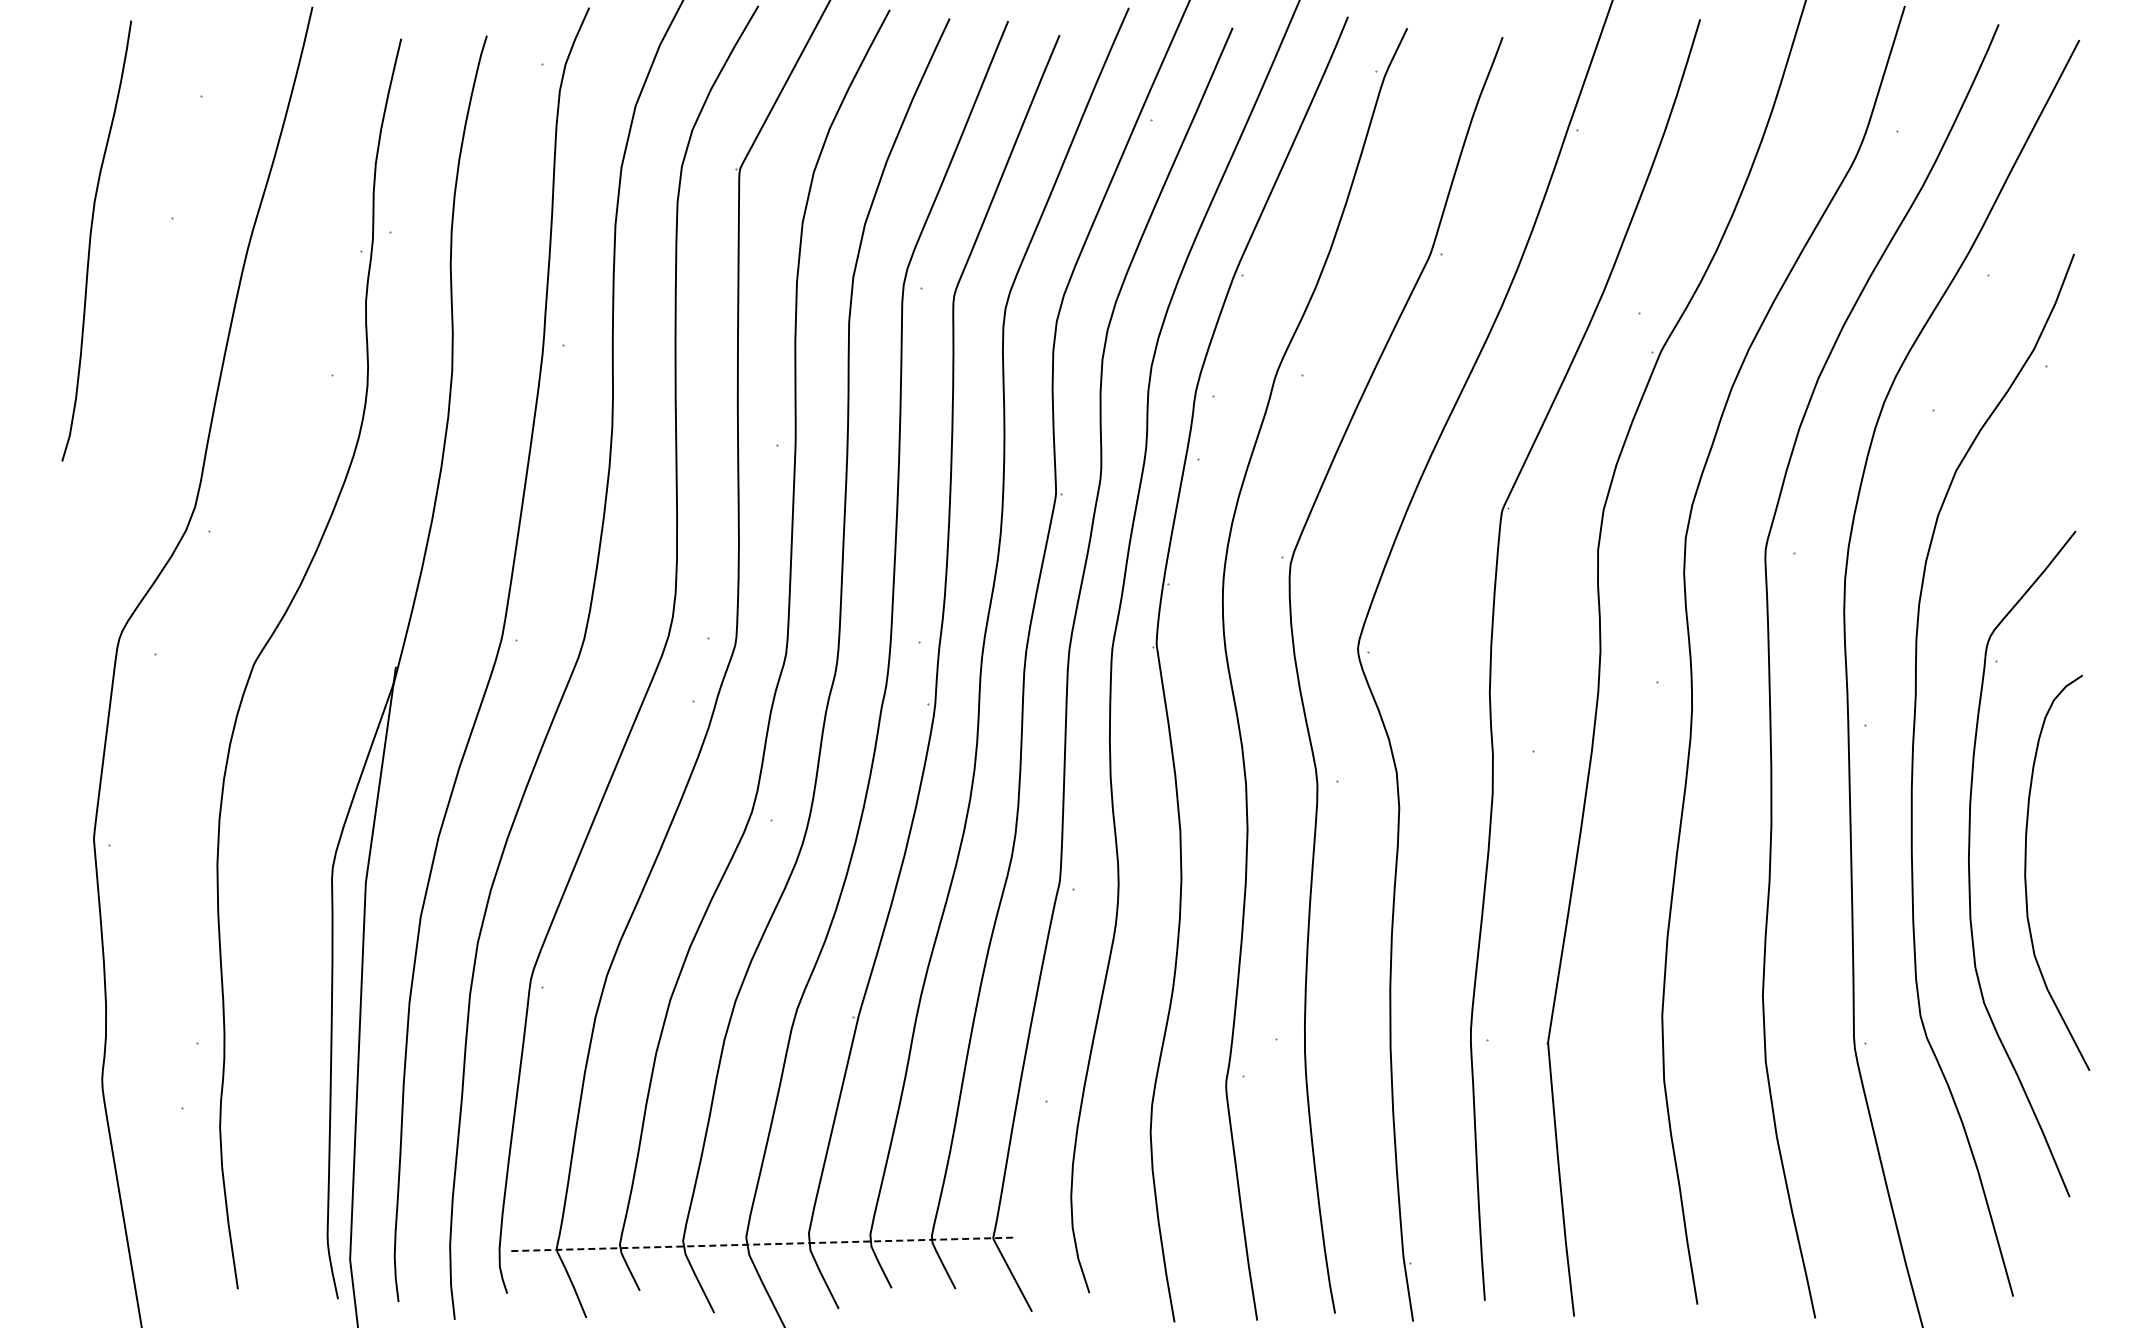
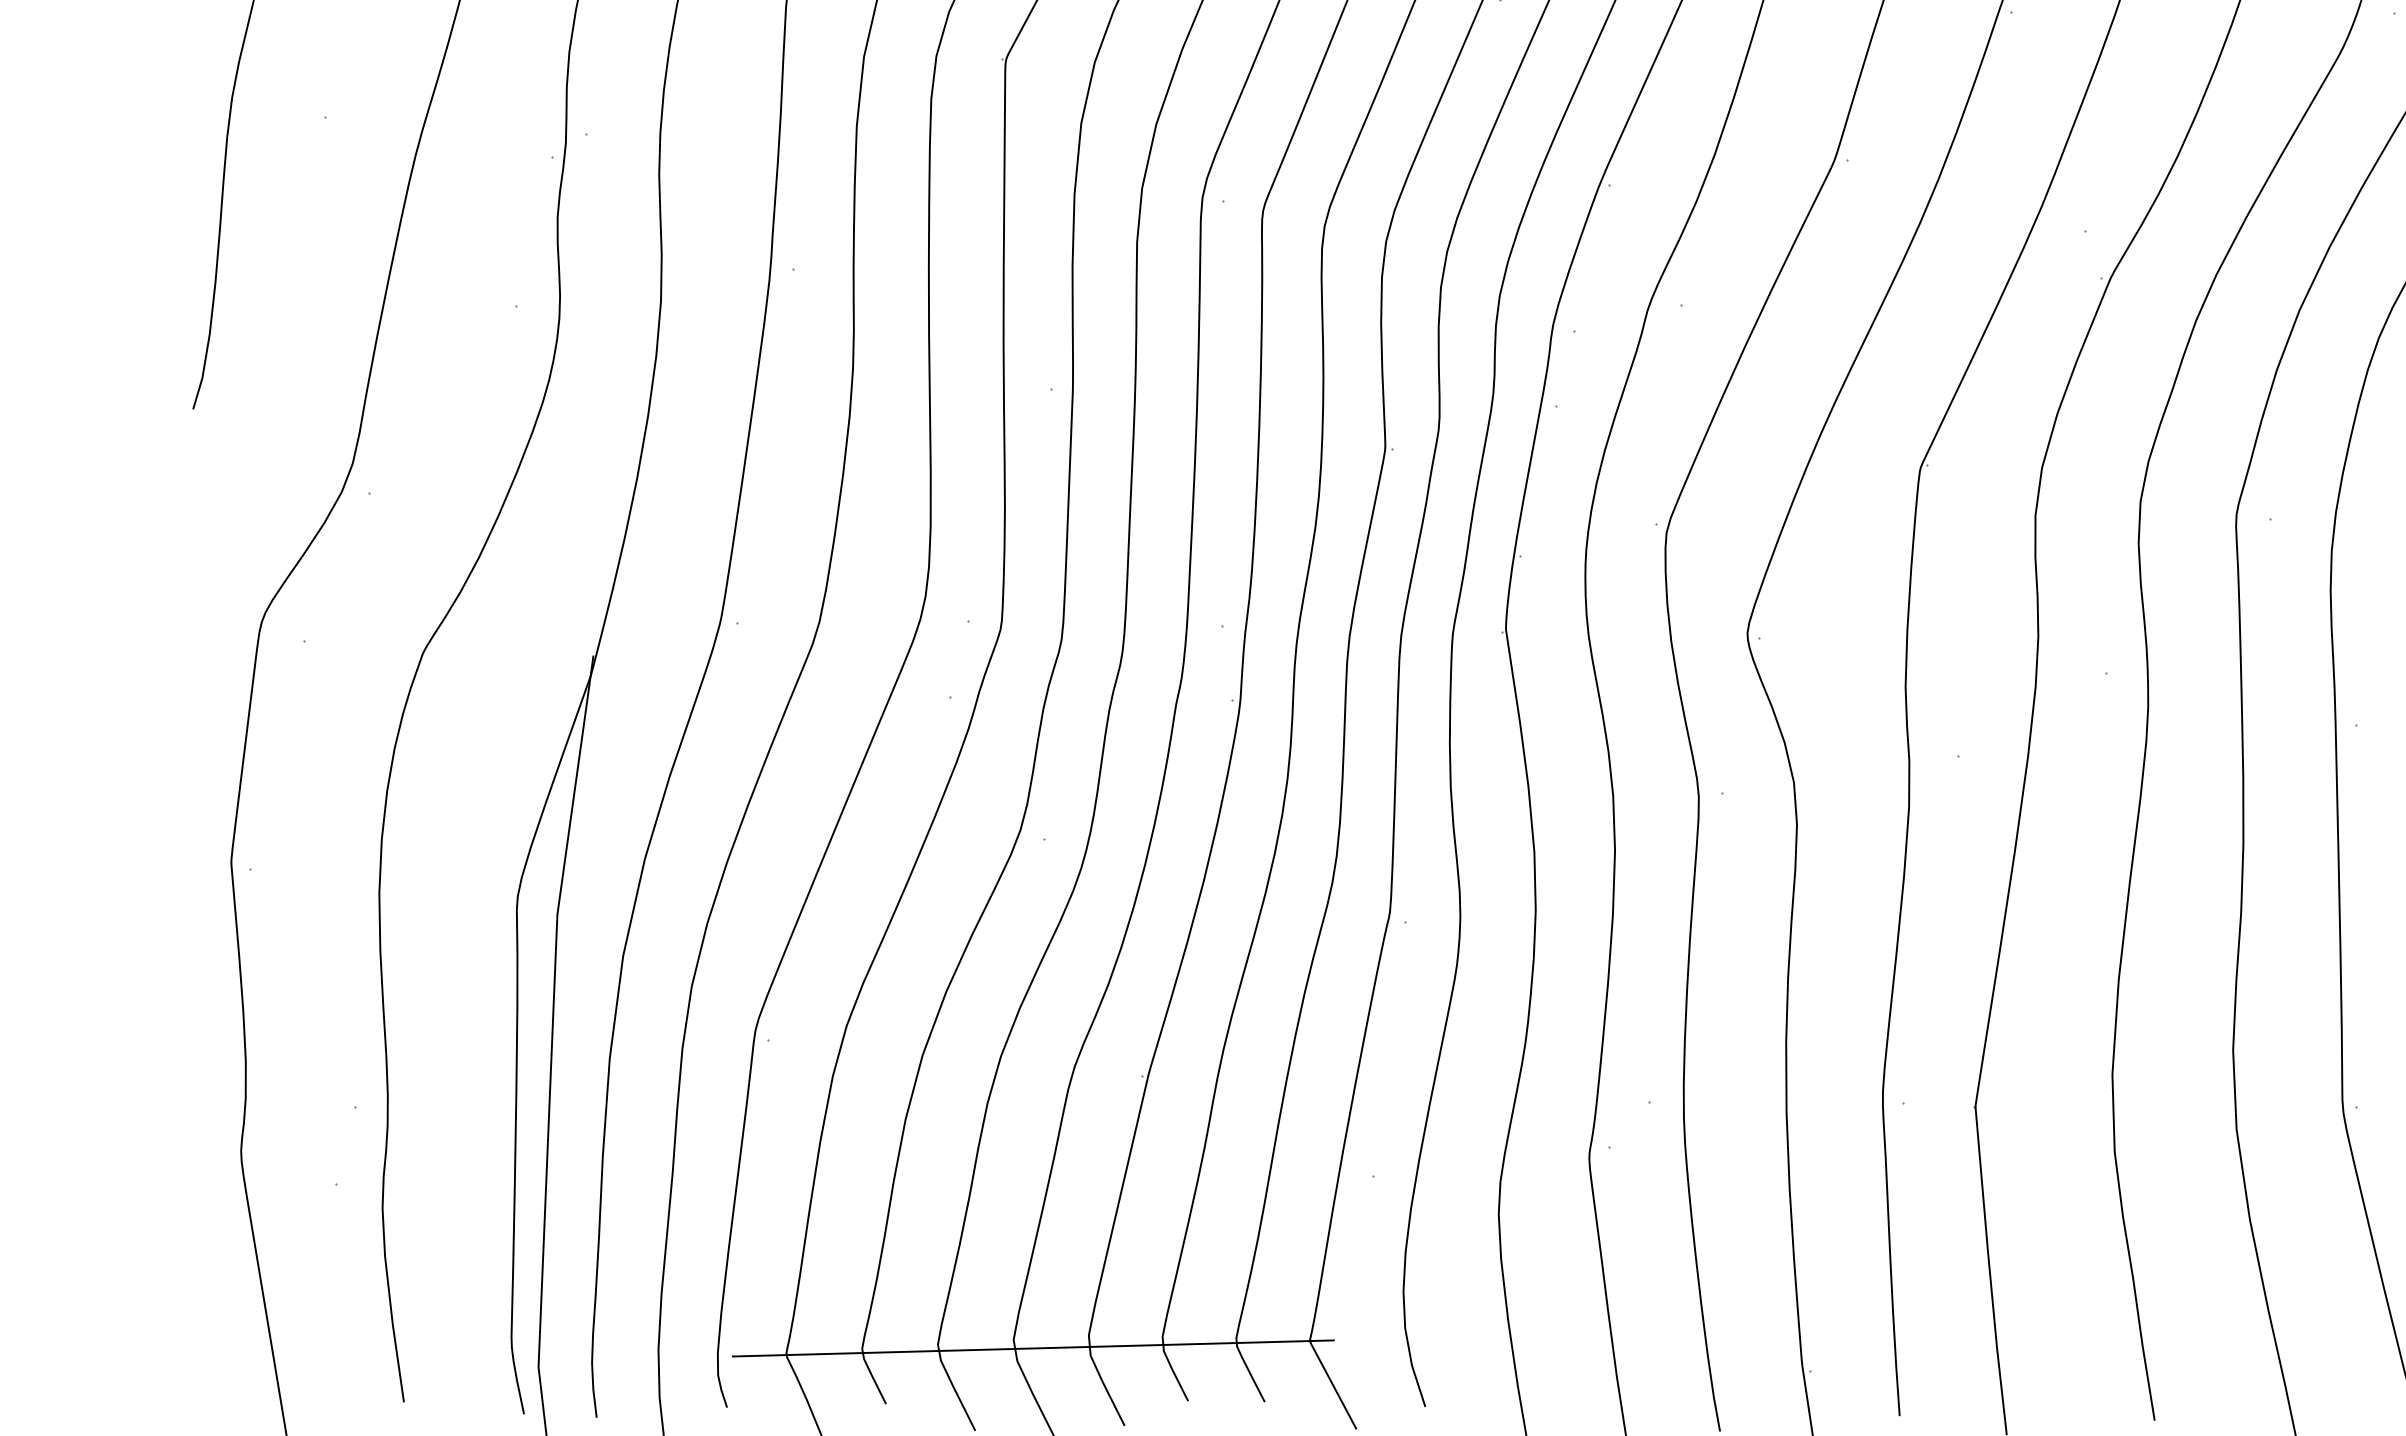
line: (763, 1244) -> (1034, 1348), dashed -> solid

